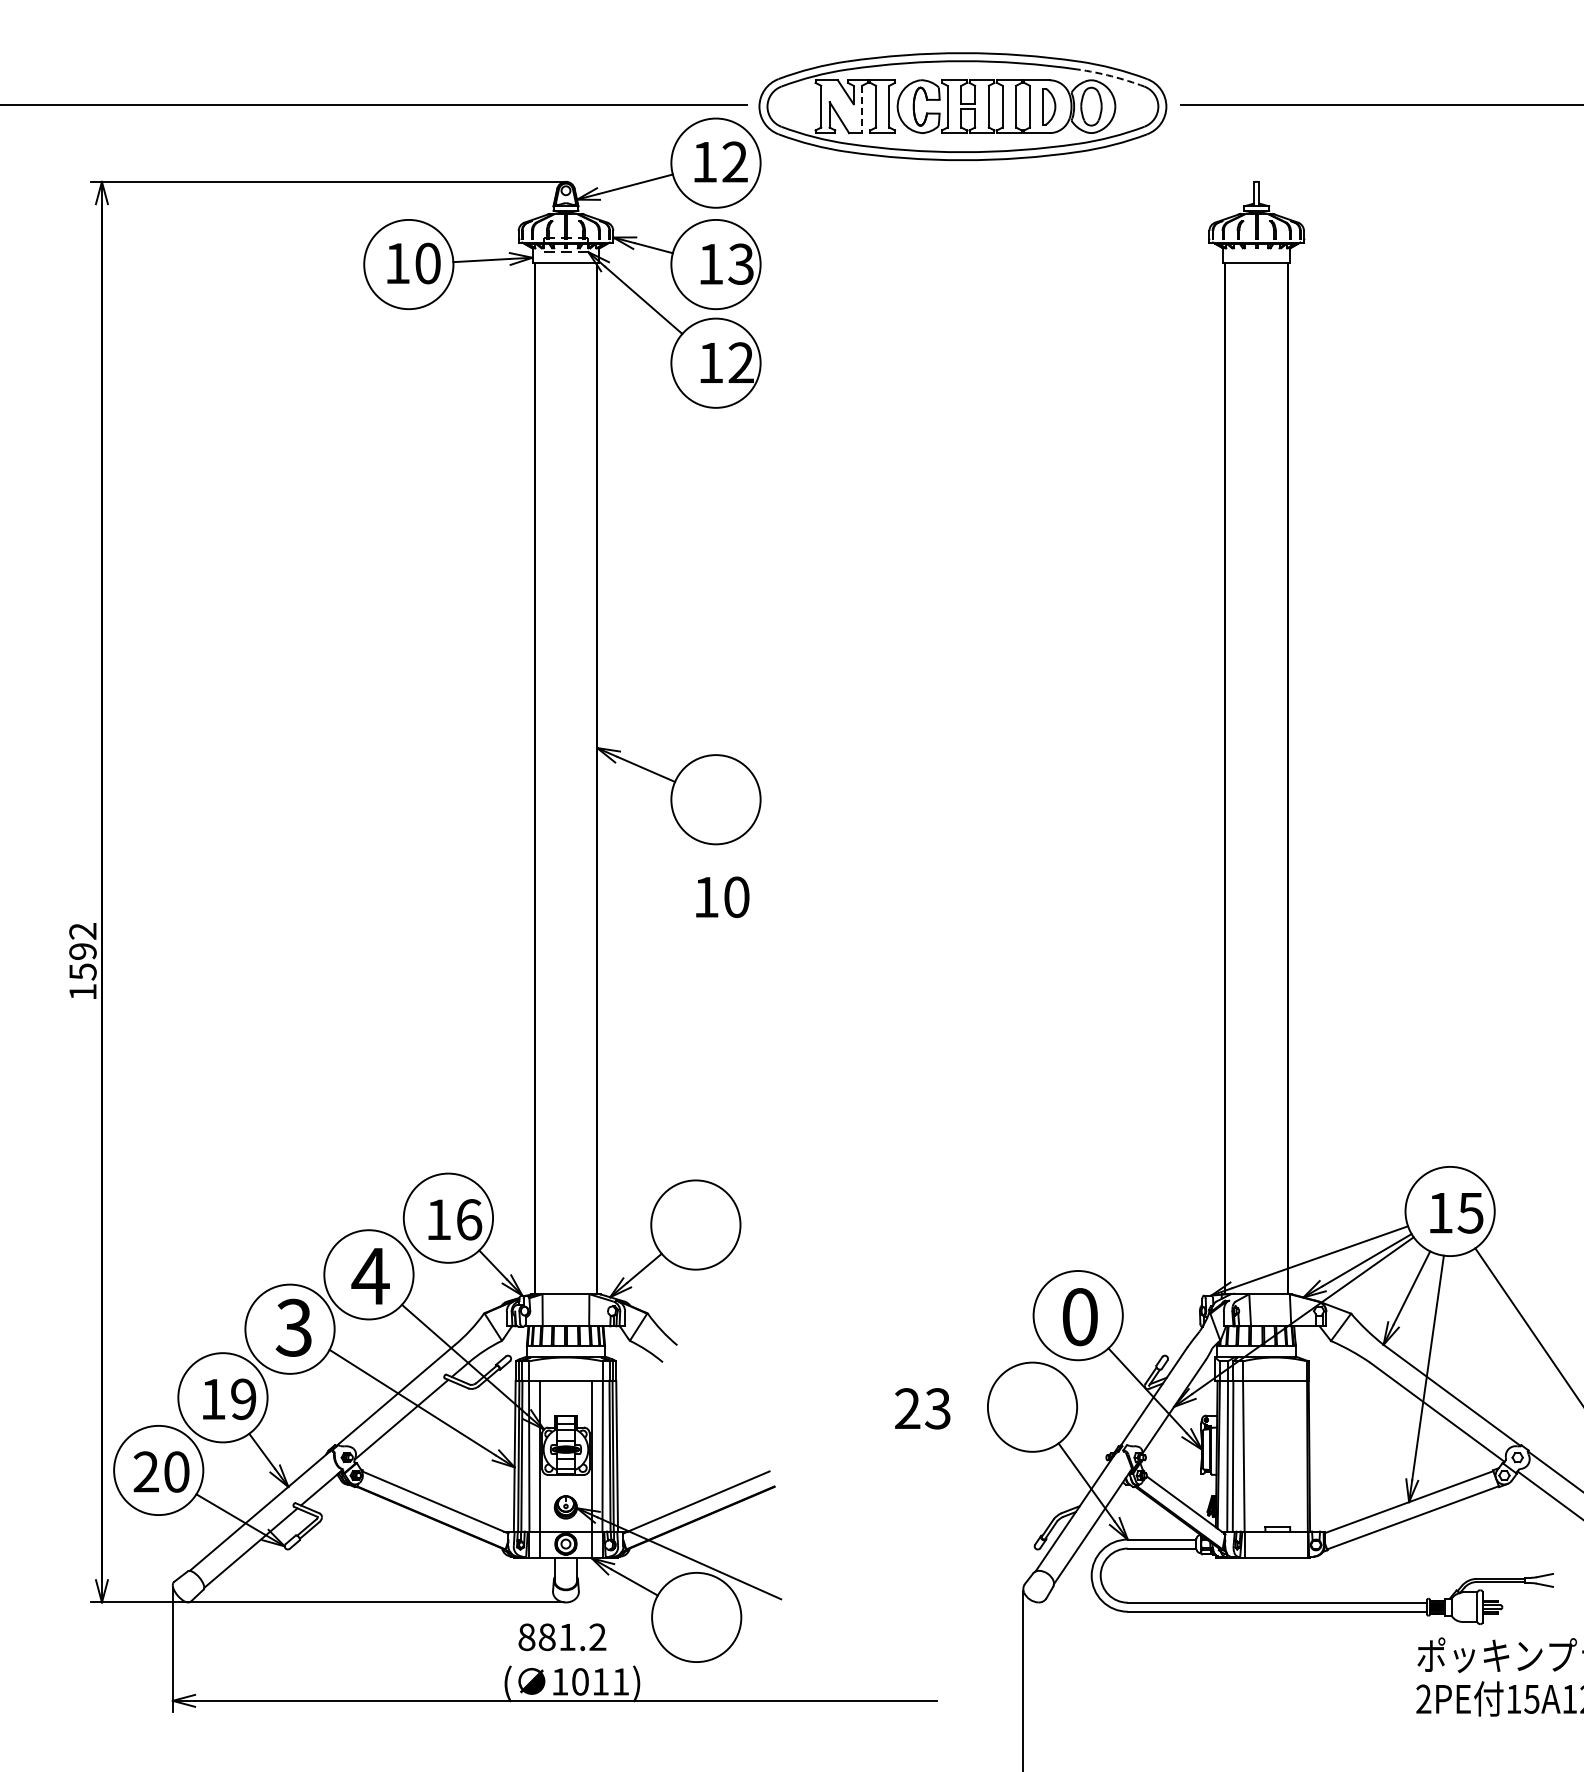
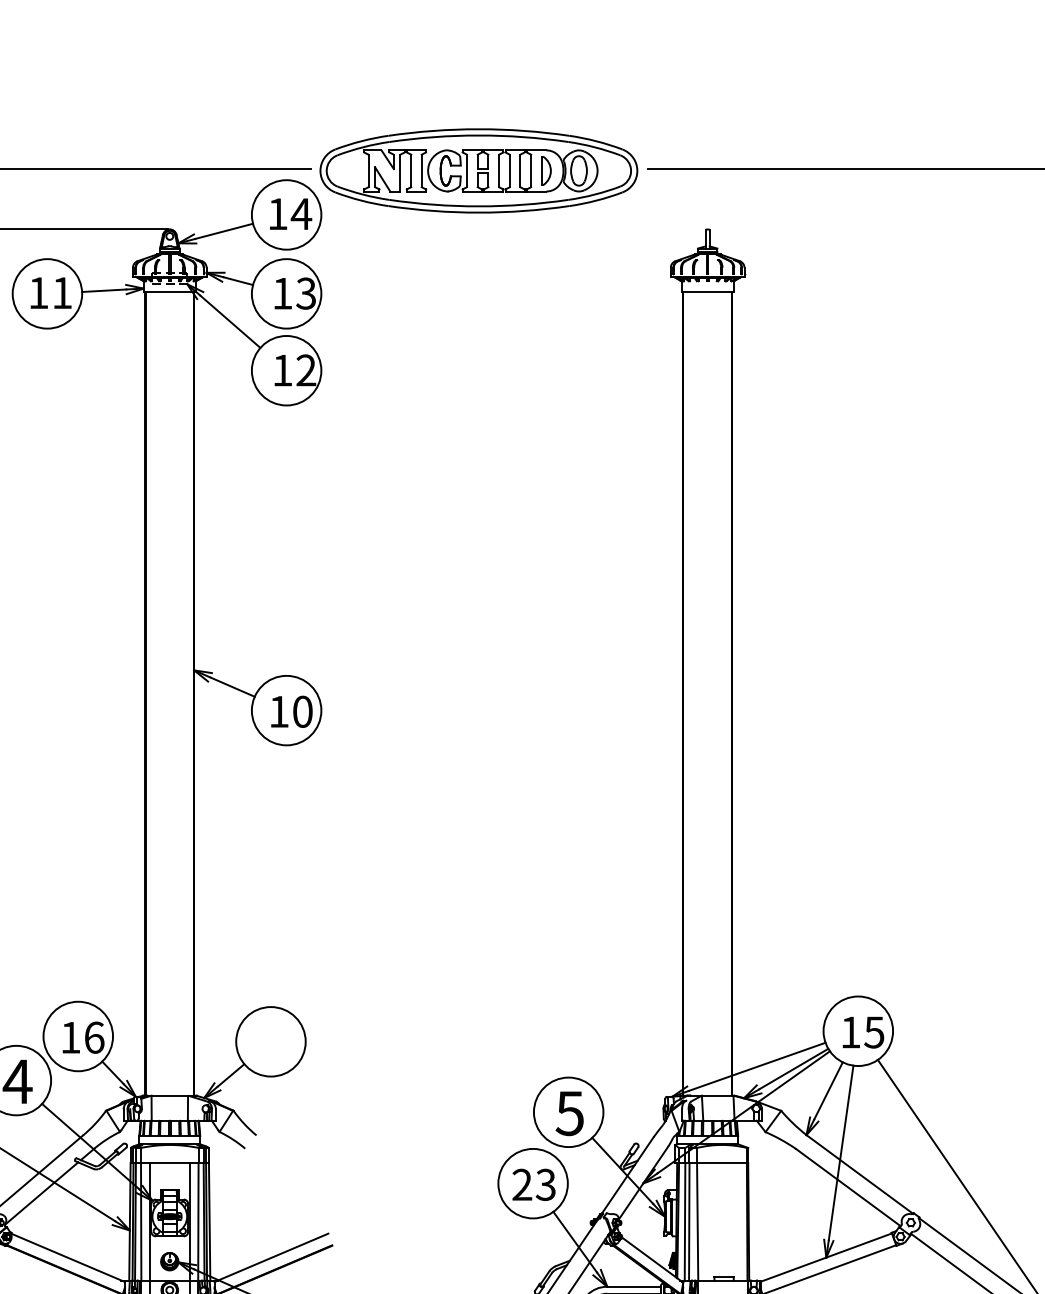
arc: (1111, 76) -> (594, 147), dashed -> solid
line: (862, 109) -> (400, 173), dashed -> solid
text: (734, 161) -> (301, 213), 12 -> 14
text: (427, 263) -> (61, 293), 10 -> 11
text: (722, 896) -> (291, 711), moved
text: (1079, 1317) -> (569, 1113), 0 -> 5
text: (922, 1408) -> (533, 1184), moved

